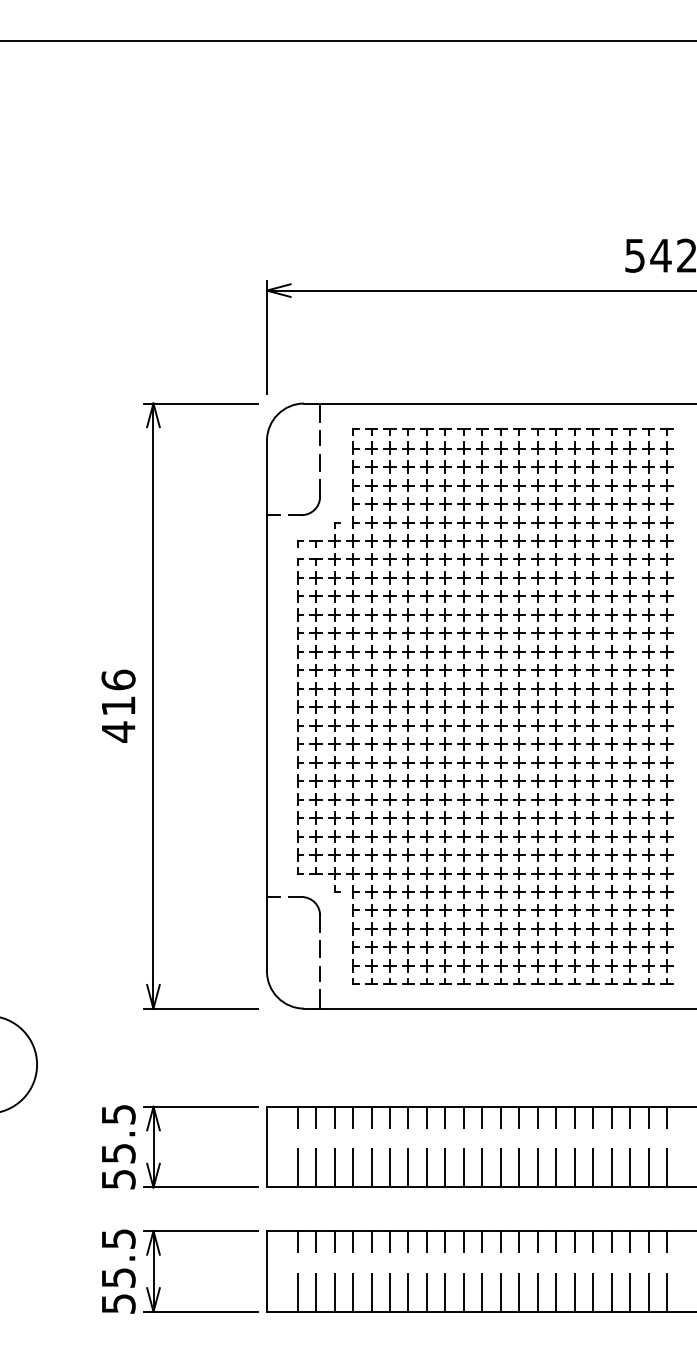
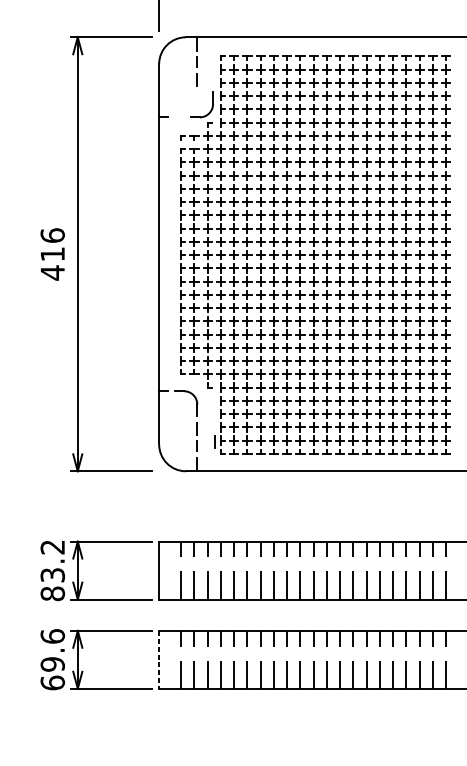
part: (318, 500) -> (211, 106), moved
line: (343, 967) -> (214, 441), added
text: (118, 1147) -> (52, 570), 55.5 -> 83.2
text: (118, 1270) -> (52, 659), 55.5 -> 69.6
line: (266, 1271) -> (158, 659), solid -> dashed

